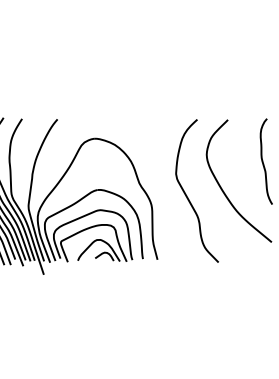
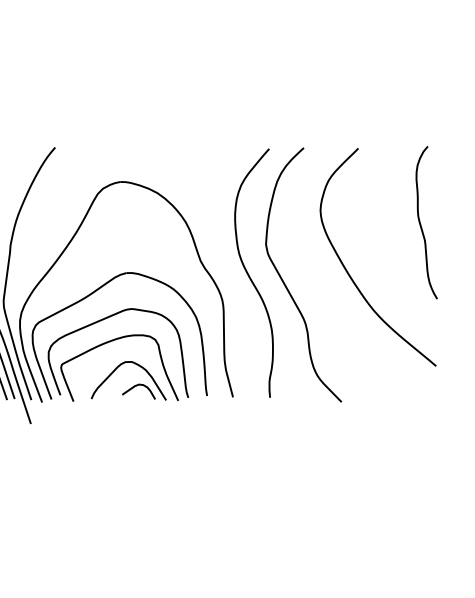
curve: (166, 189) -> (248, 272), added

